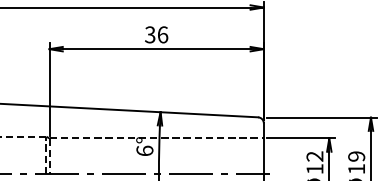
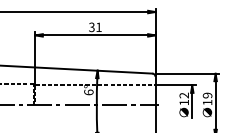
text: (162, 35) -> (98, 27), 36 -> 31

